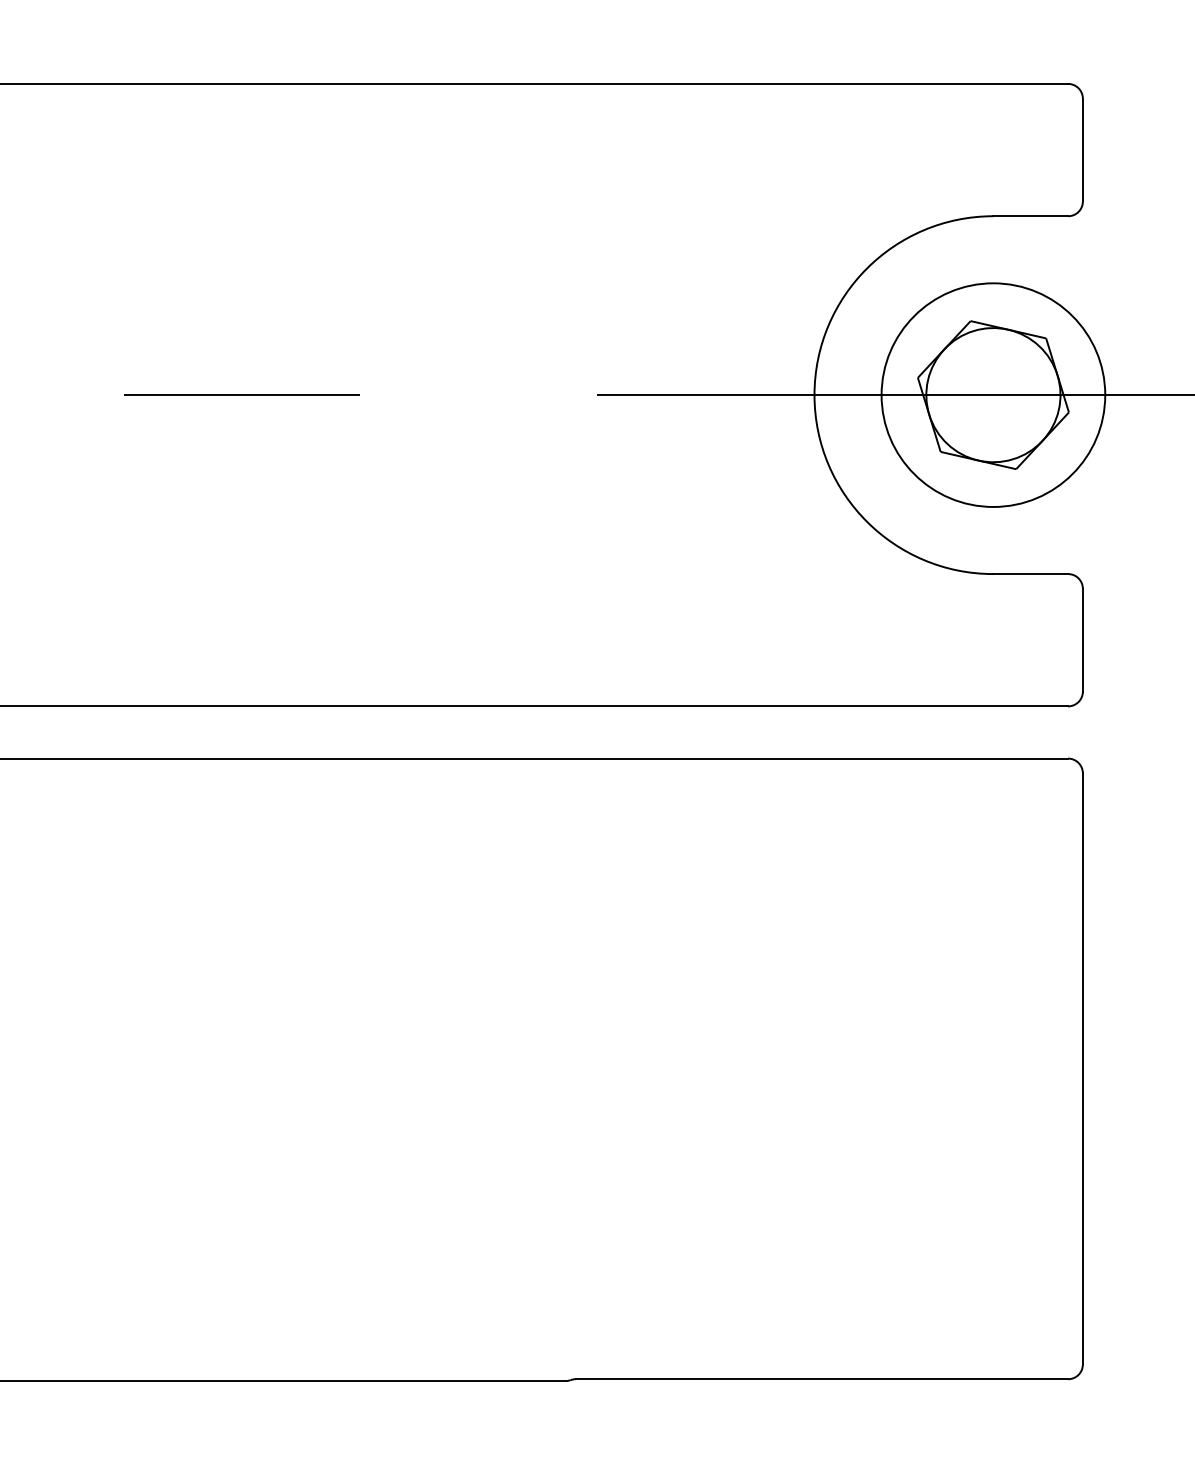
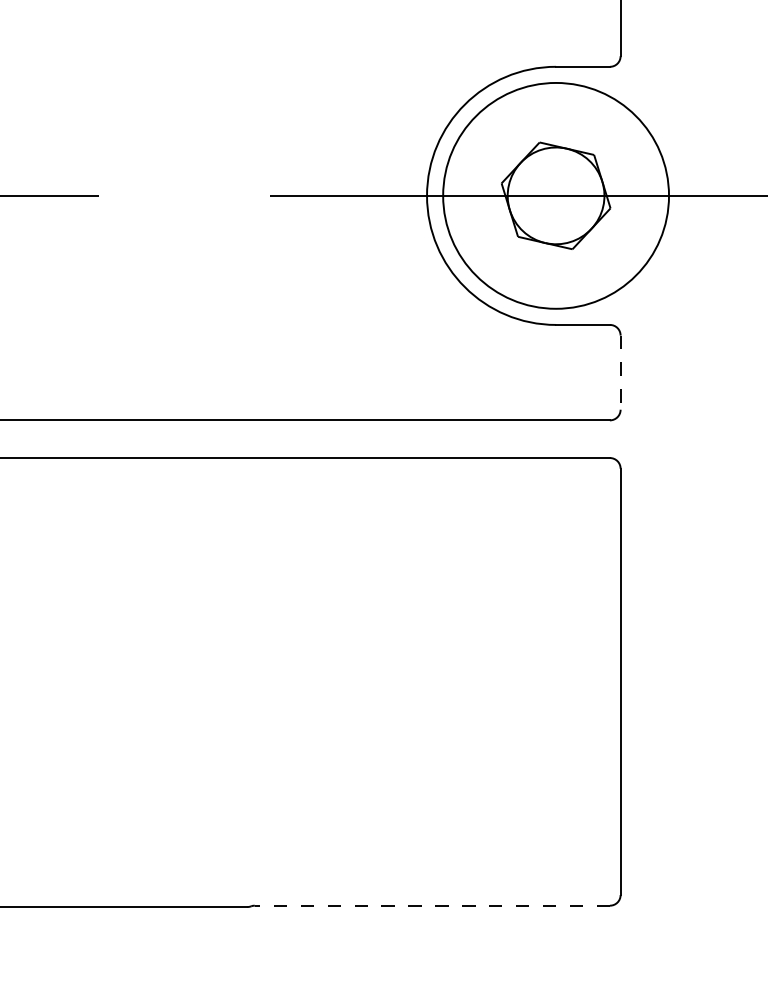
circle: (993, 394) -> (556, 195), size x1.4
line: (1082, 640) -> (620, 372), solid -> dashed
line: (821, 1379) -> (432, 905), solid -> dashed

